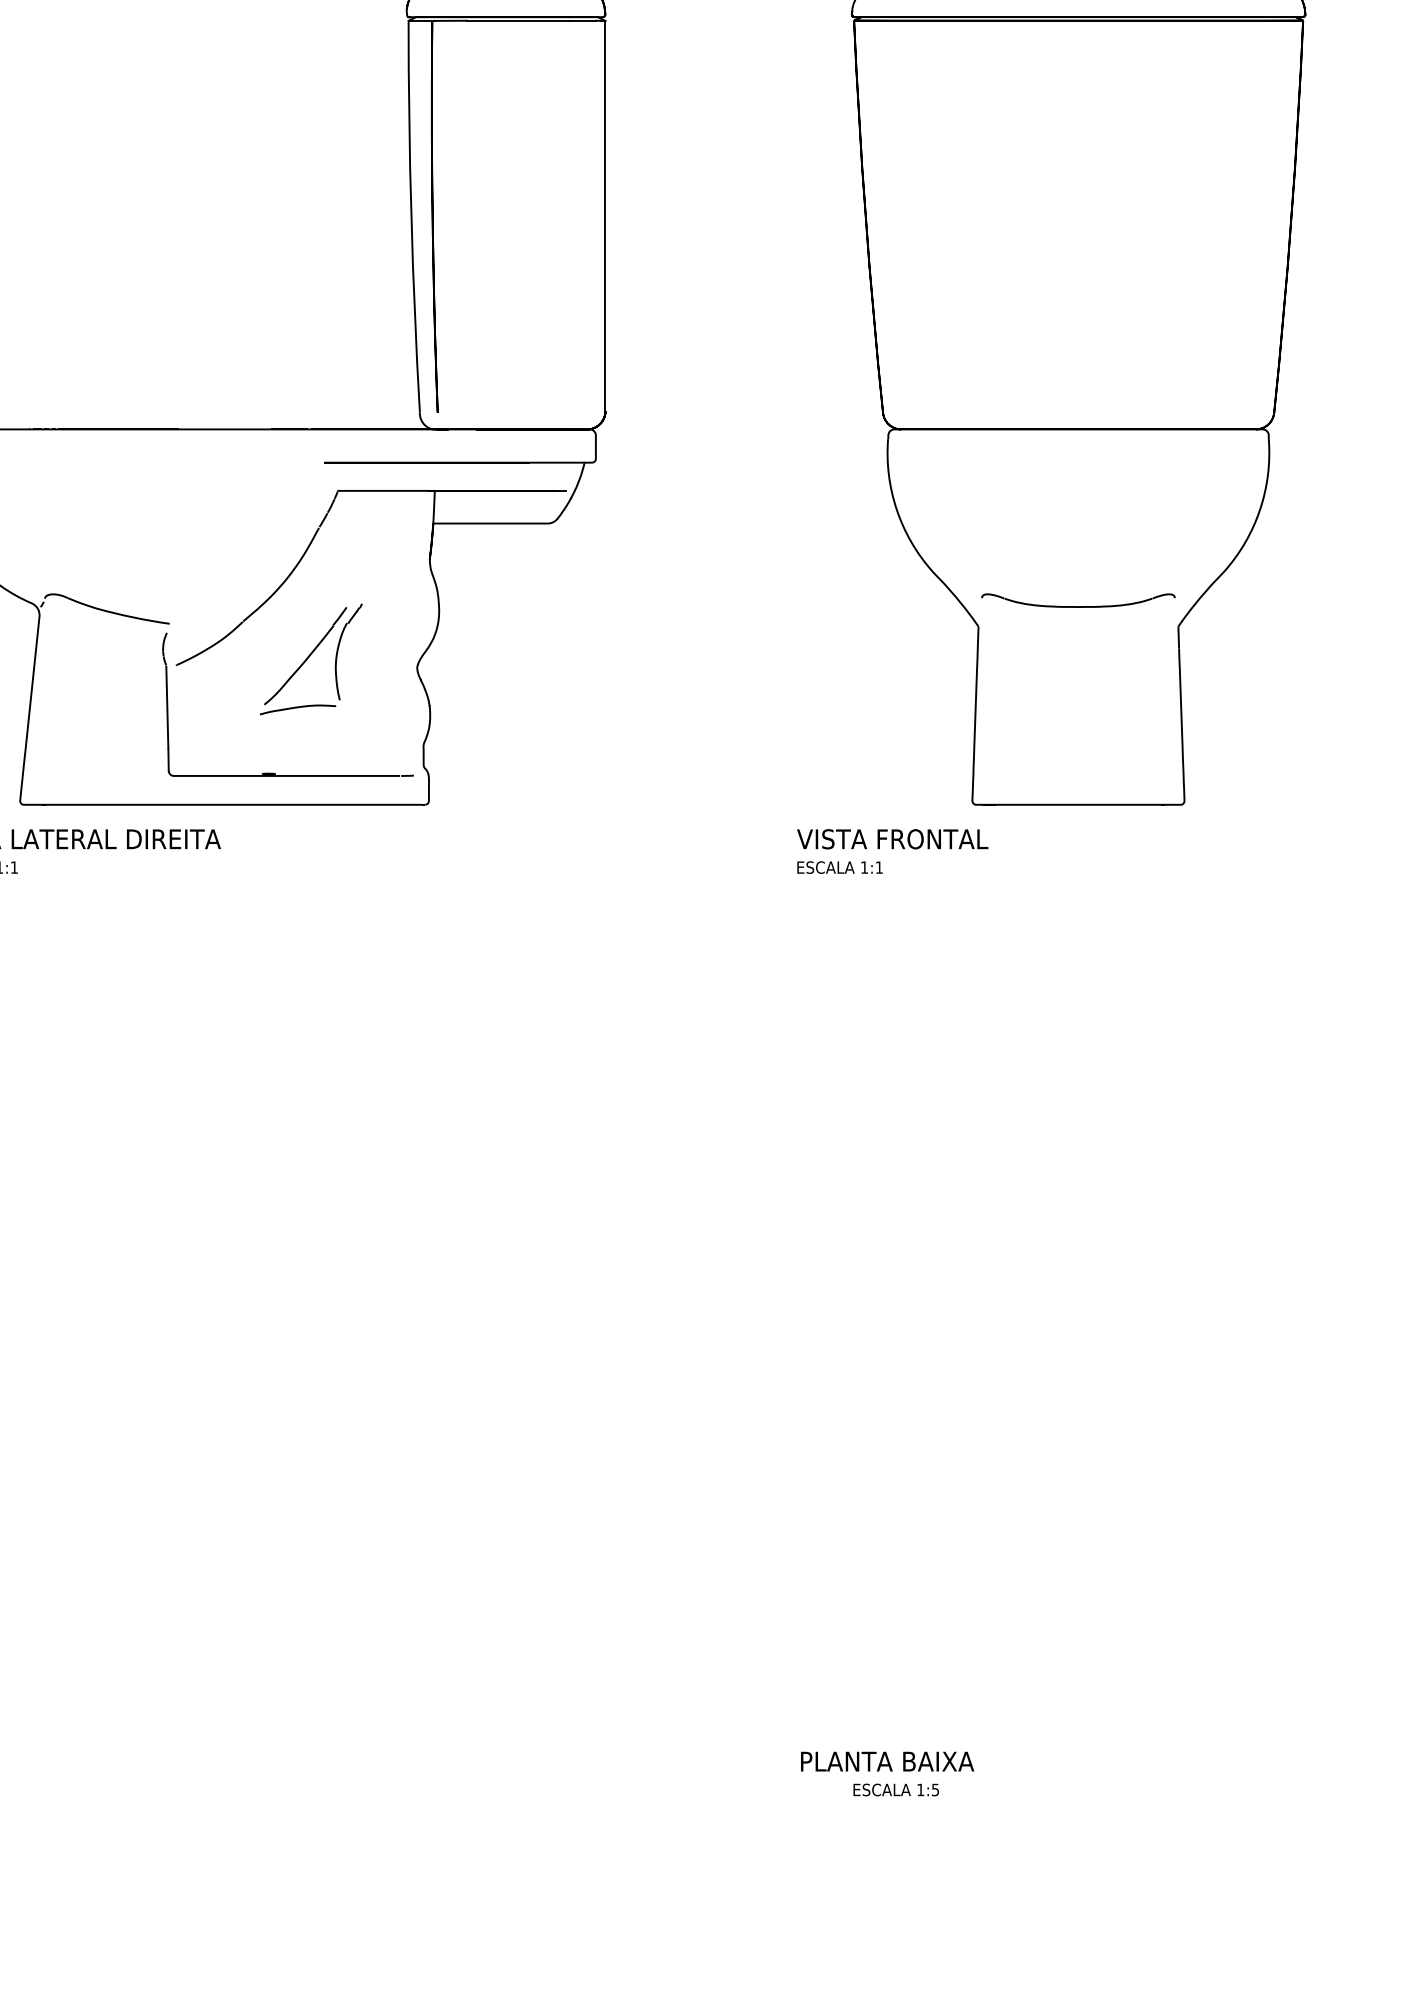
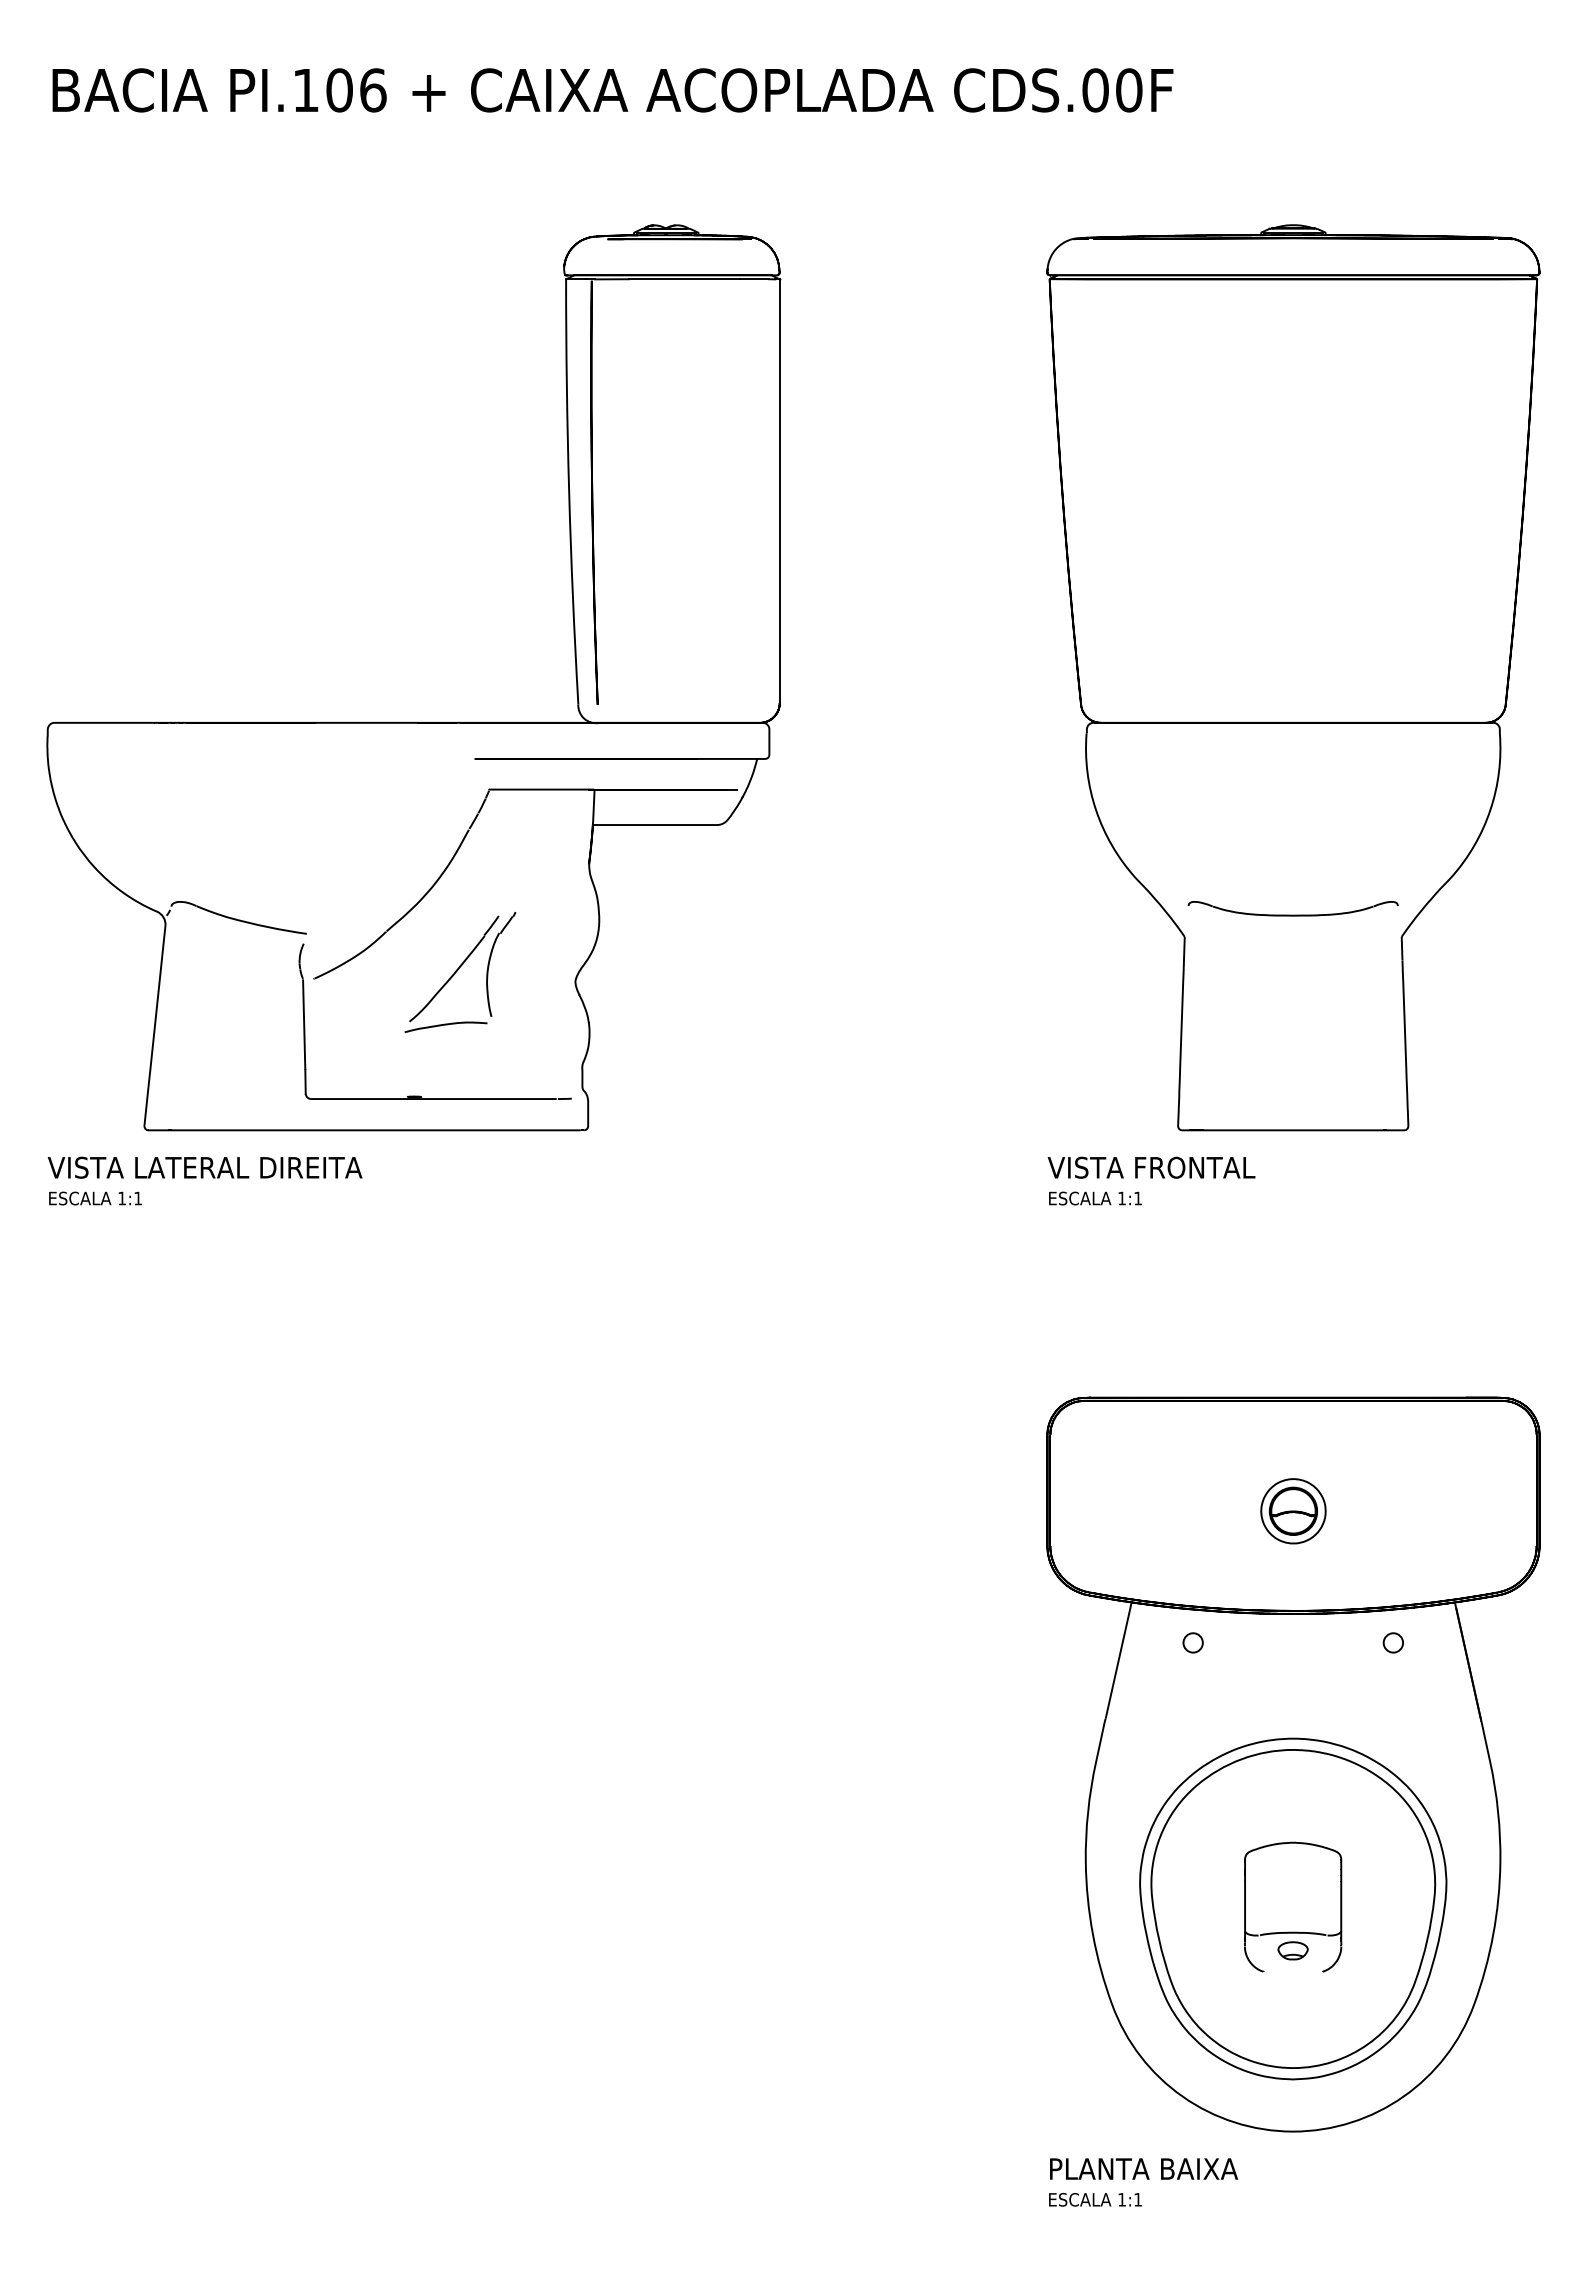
text: (892, 839) -> (1151, 1167), moved
text: (840, 867) -> (1095, 1198), moved
part: (1078, 1388) -> (1293, 1764), added
text: (888, 1761) -> (1144, 2168), moved
text: (934, 1789) -> (1137, 2199), 1:5 -> 1:1

